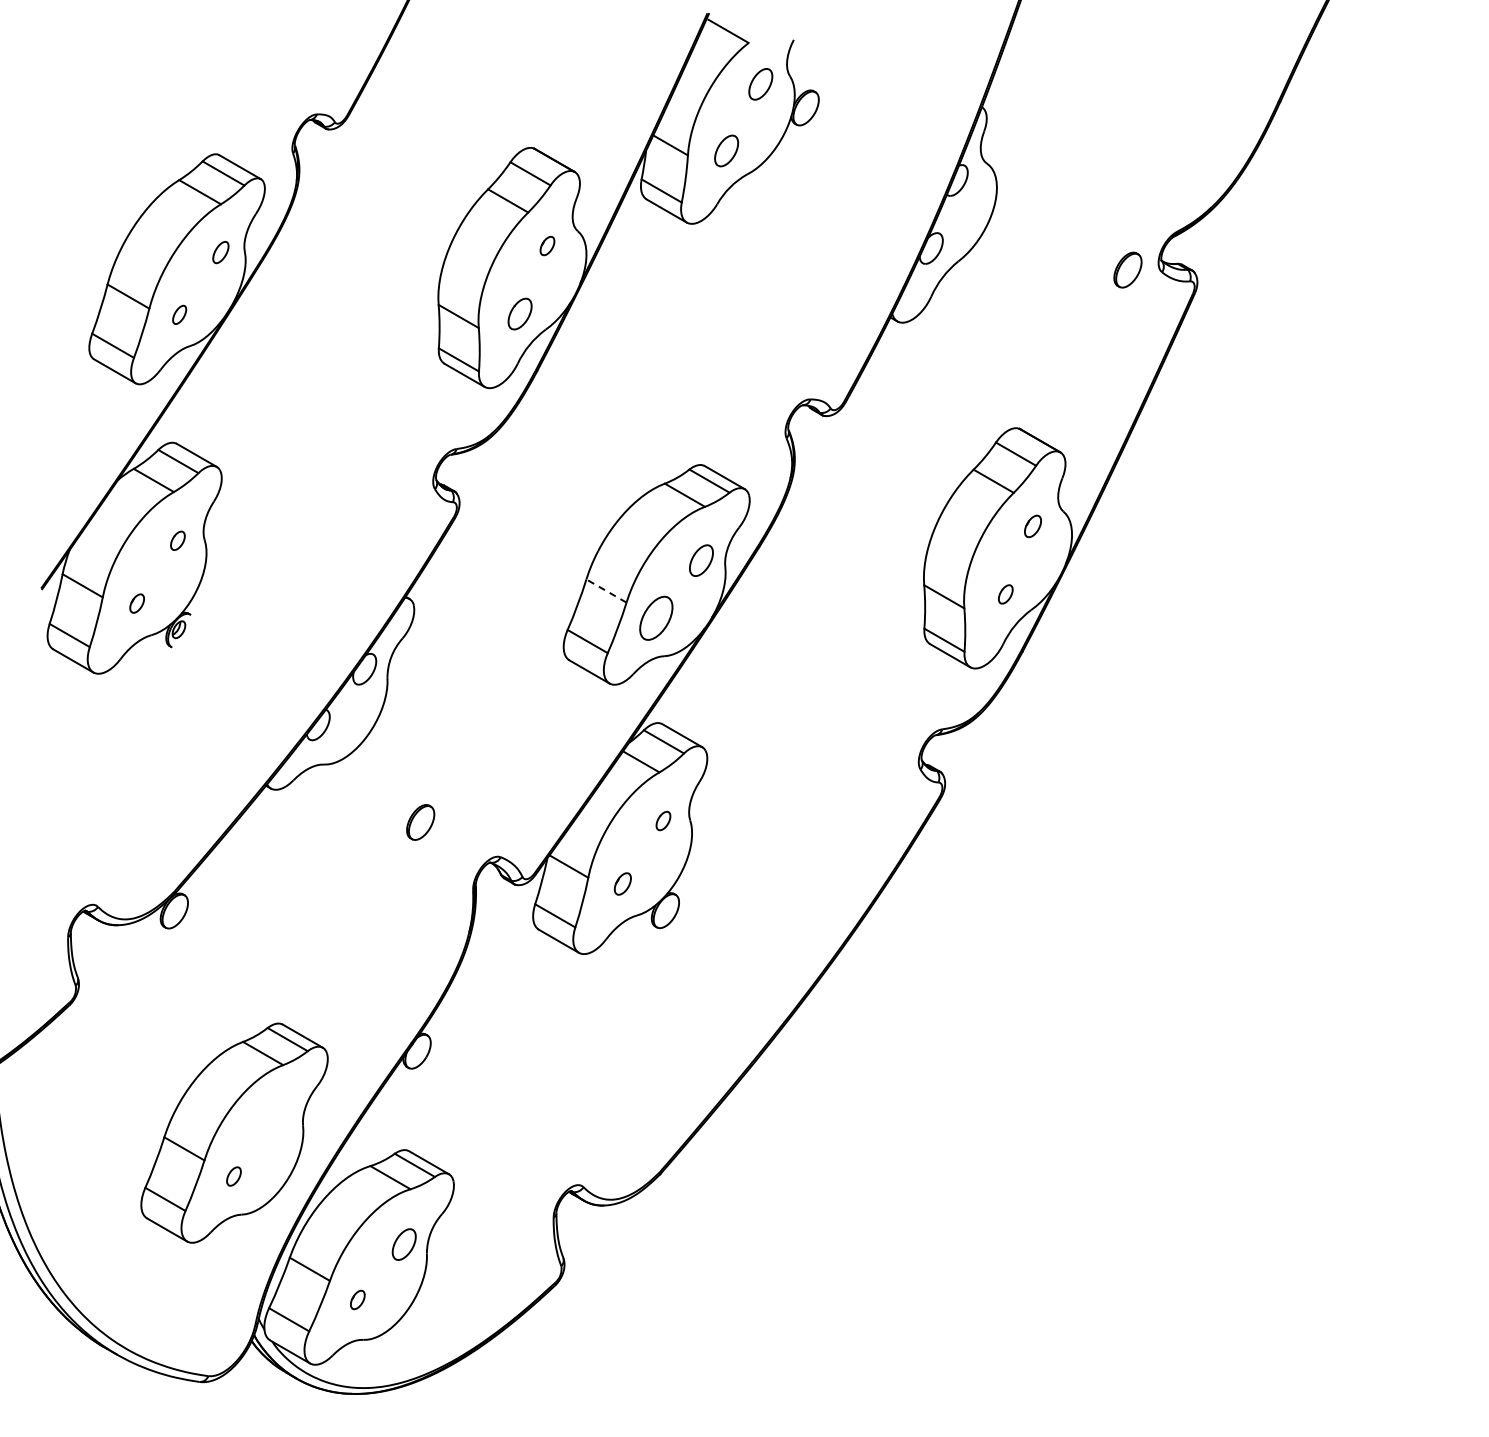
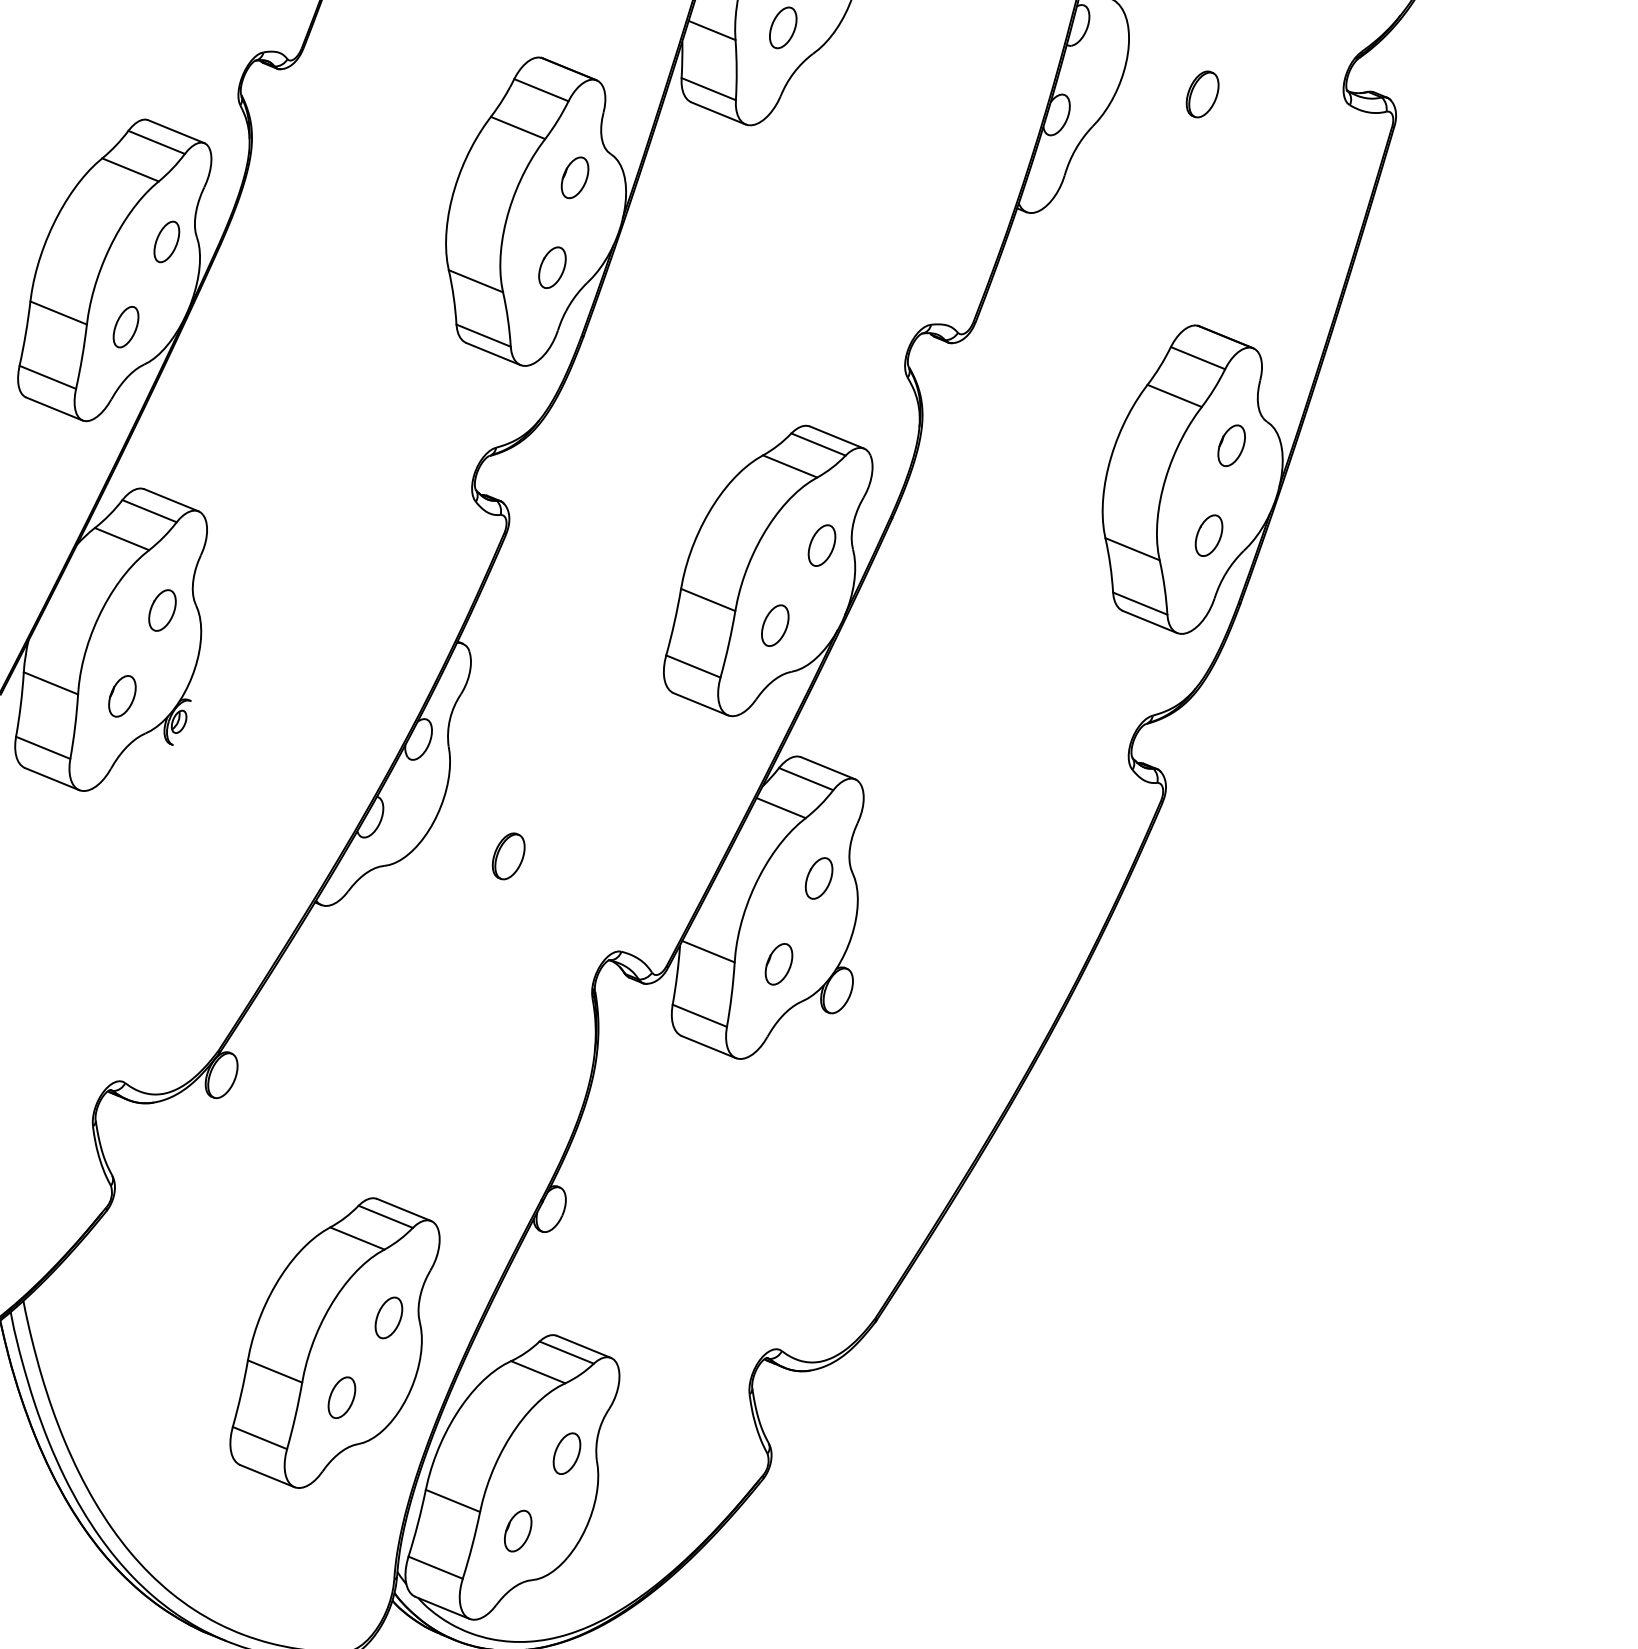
part: (547, 245) -> (575, 177), size x1.67
part: (220, 252) -> (166, 241), size x1.43
part: (1127, 269) -> (1201, 93), moved
part: (179, 314) -> (125, 326), size x1.67
part: (1032, 526) -> (1231, 445), size x1.43
part: (177, 540) -> (161, 610), size x1.67
line: (606, 590) -> (708, 599), dashed -> solid
part: (1005, 594) -> (1208, 535), size x1.67
part: (136, 603) -> (121, 696), size x1.67
part: (655, 618) -> (774, 625), size x0.71
part: (663, 820) -> (819, 877), size x1.67
part: (420, 822) -> (508, 856), moved
part: (622, 883) -> (778, 963), size x1.43
part: (278, 1118) -> (387, 1317), added
part: (233, 1176) -> (341, 1397), size x1.67
part: (357, 1299) -> (517, 1530), size x1.67

